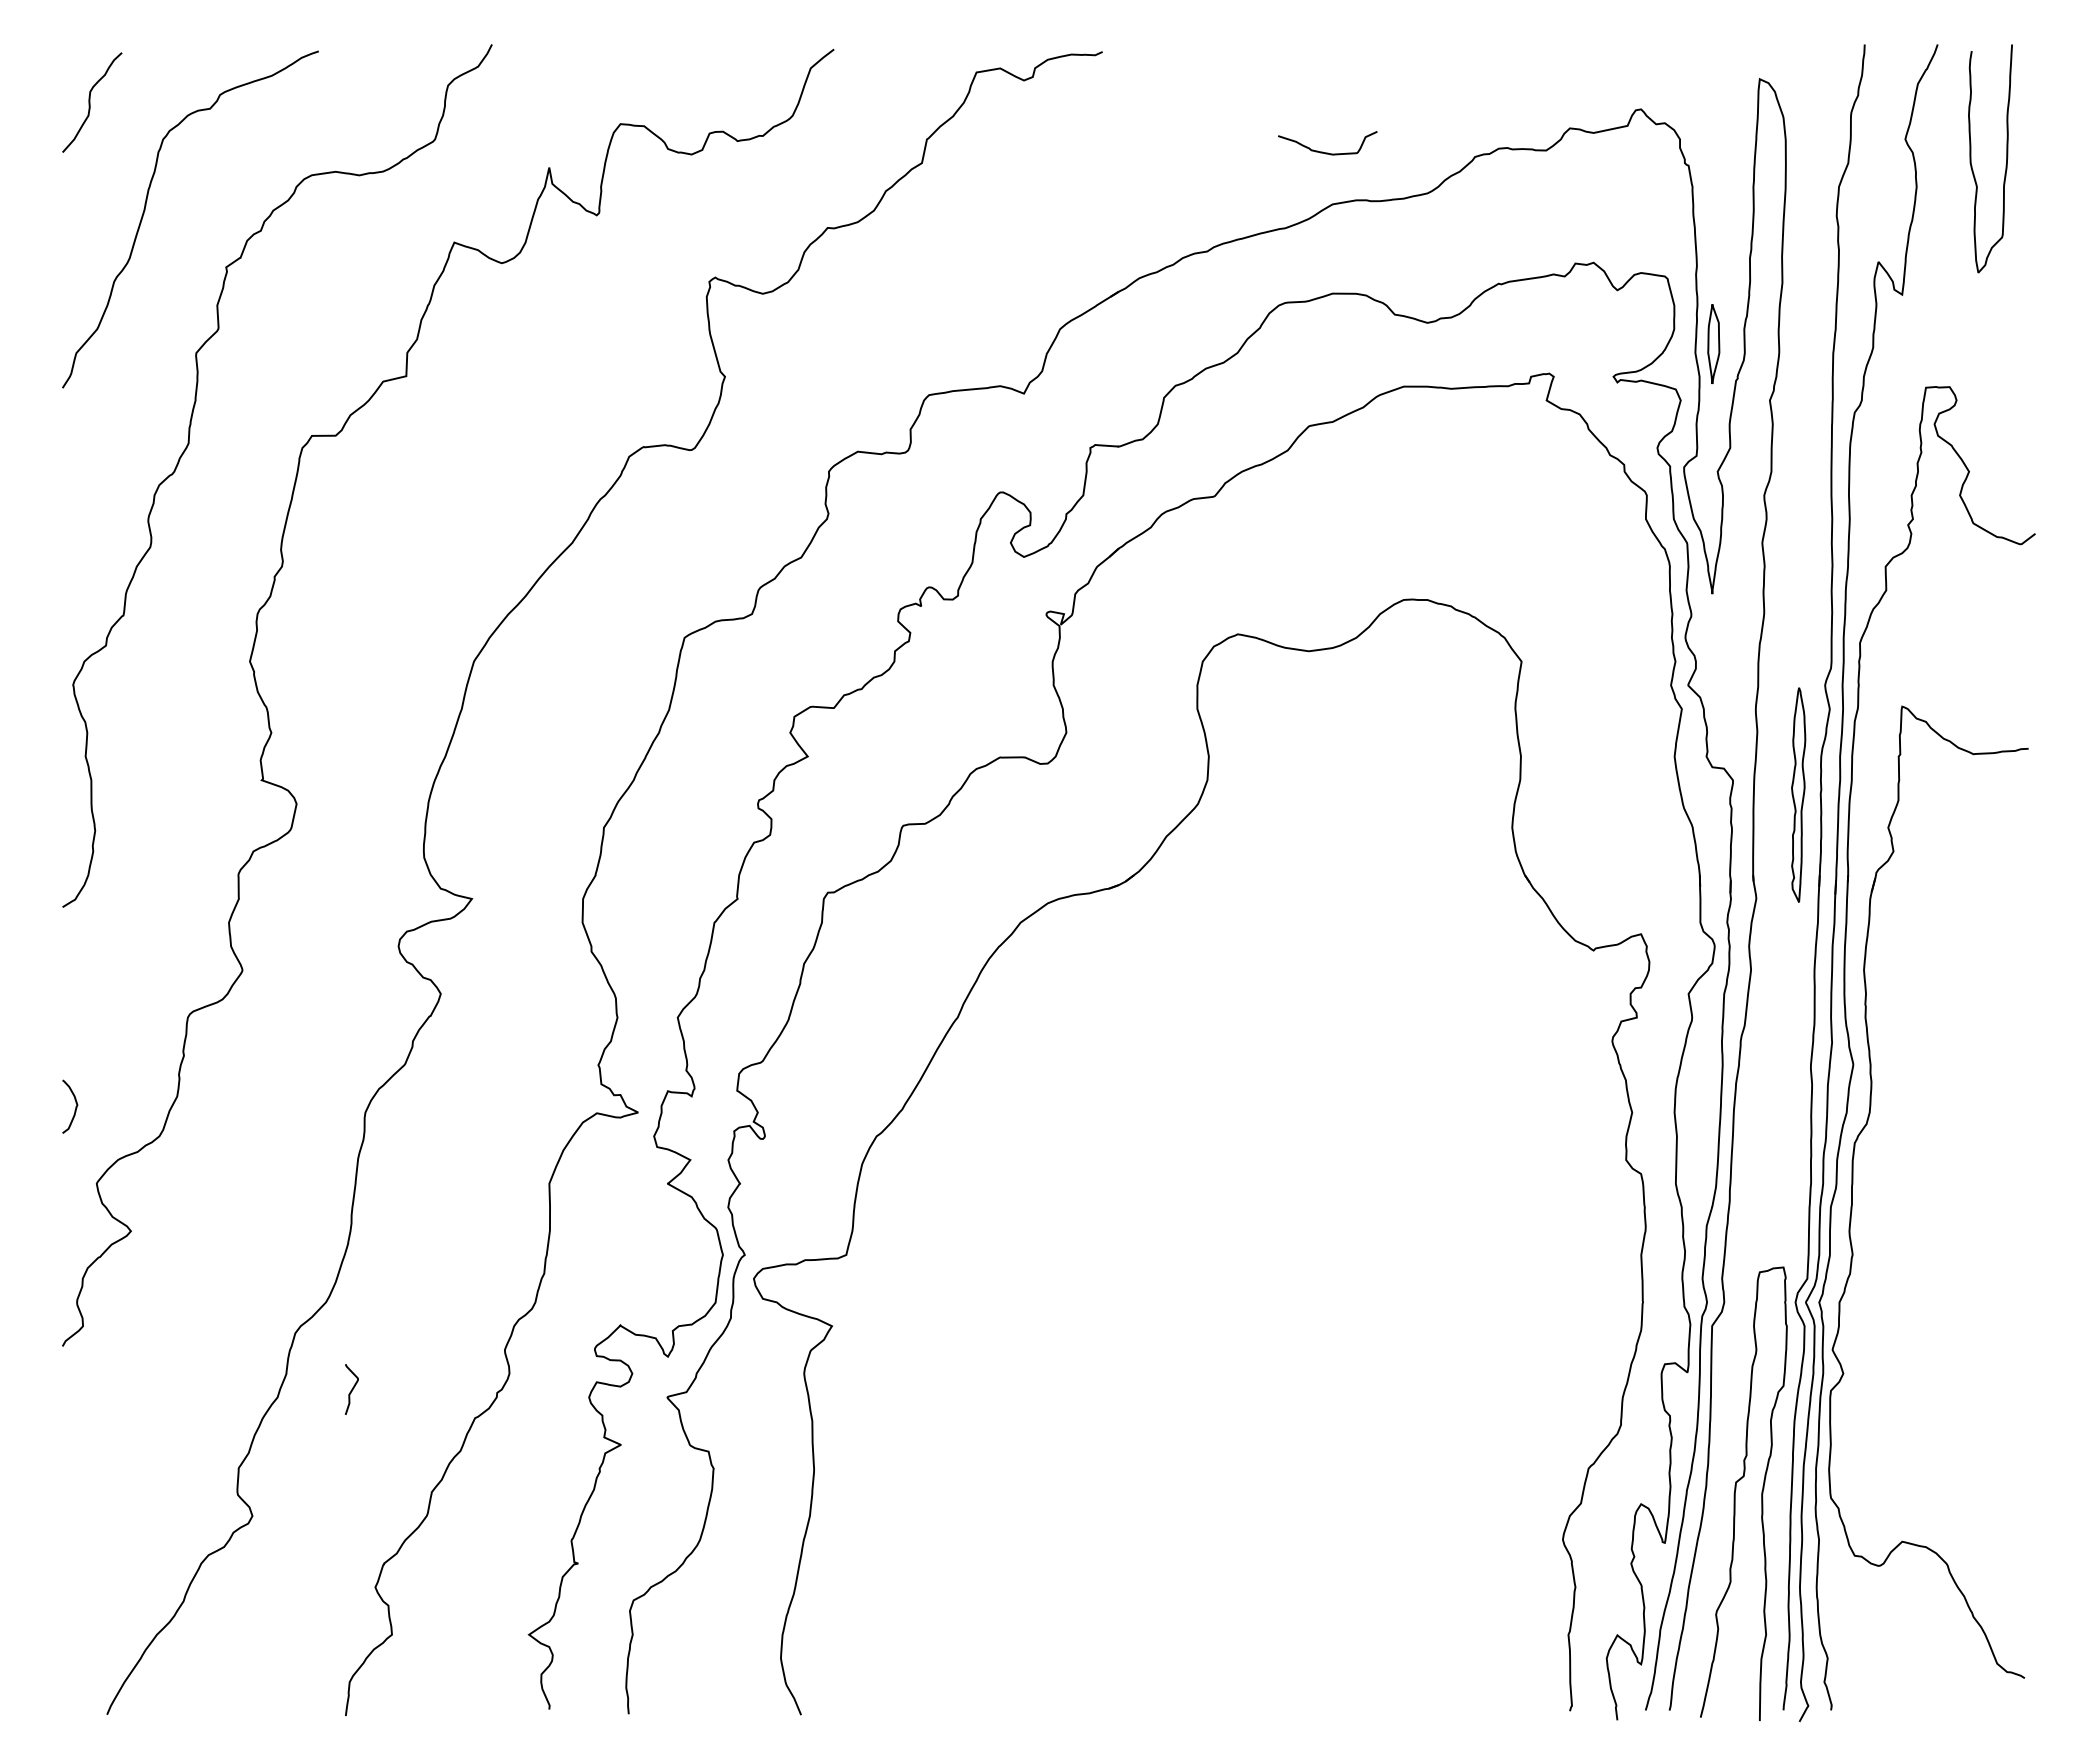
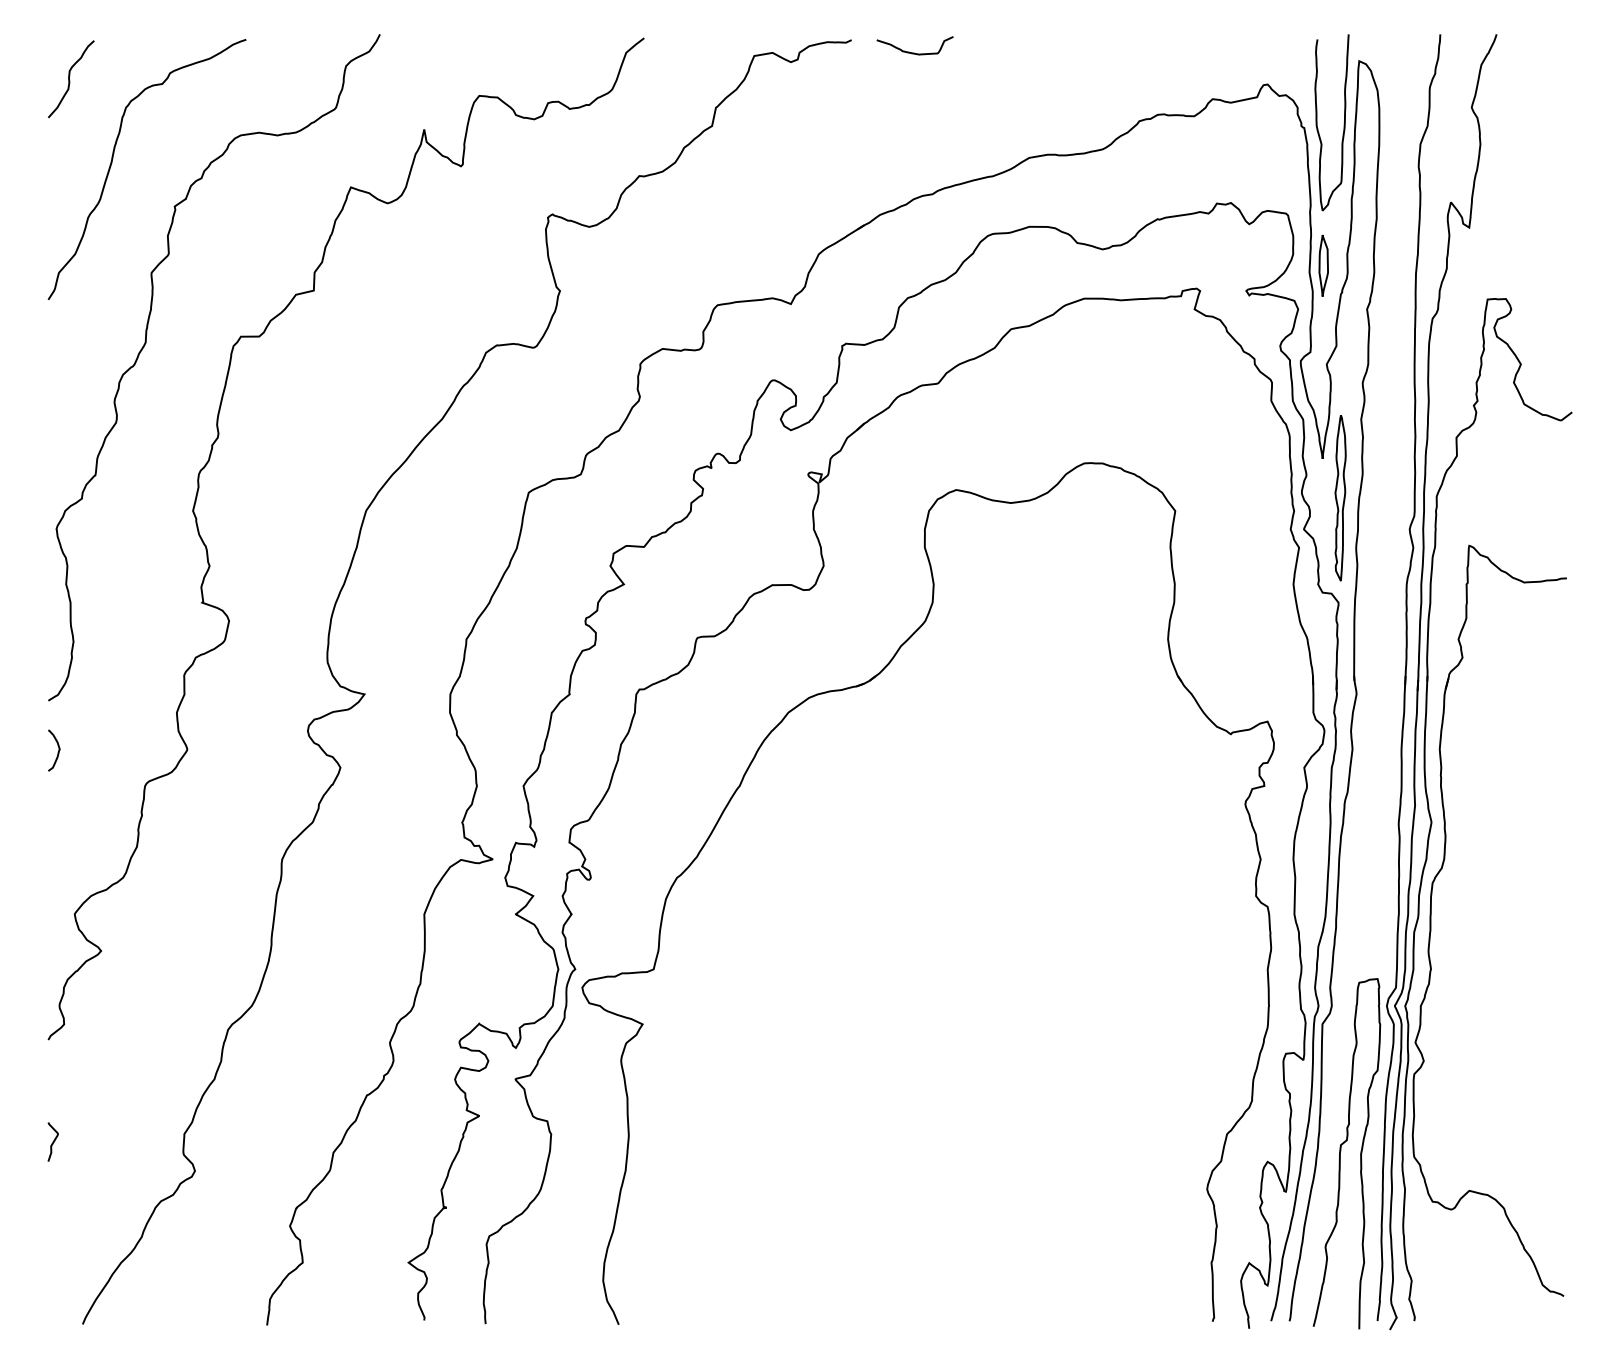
curve: (1327, 152) -> (914, 52), moved
curve: (2006, 158) -> (1344, 122), moved
part: (1798, 794) -> (1340, 497), moved
curve: (75, 1106) -> (58, 750), moved
curve: (351, 1389) -> (52, 1142), moved

